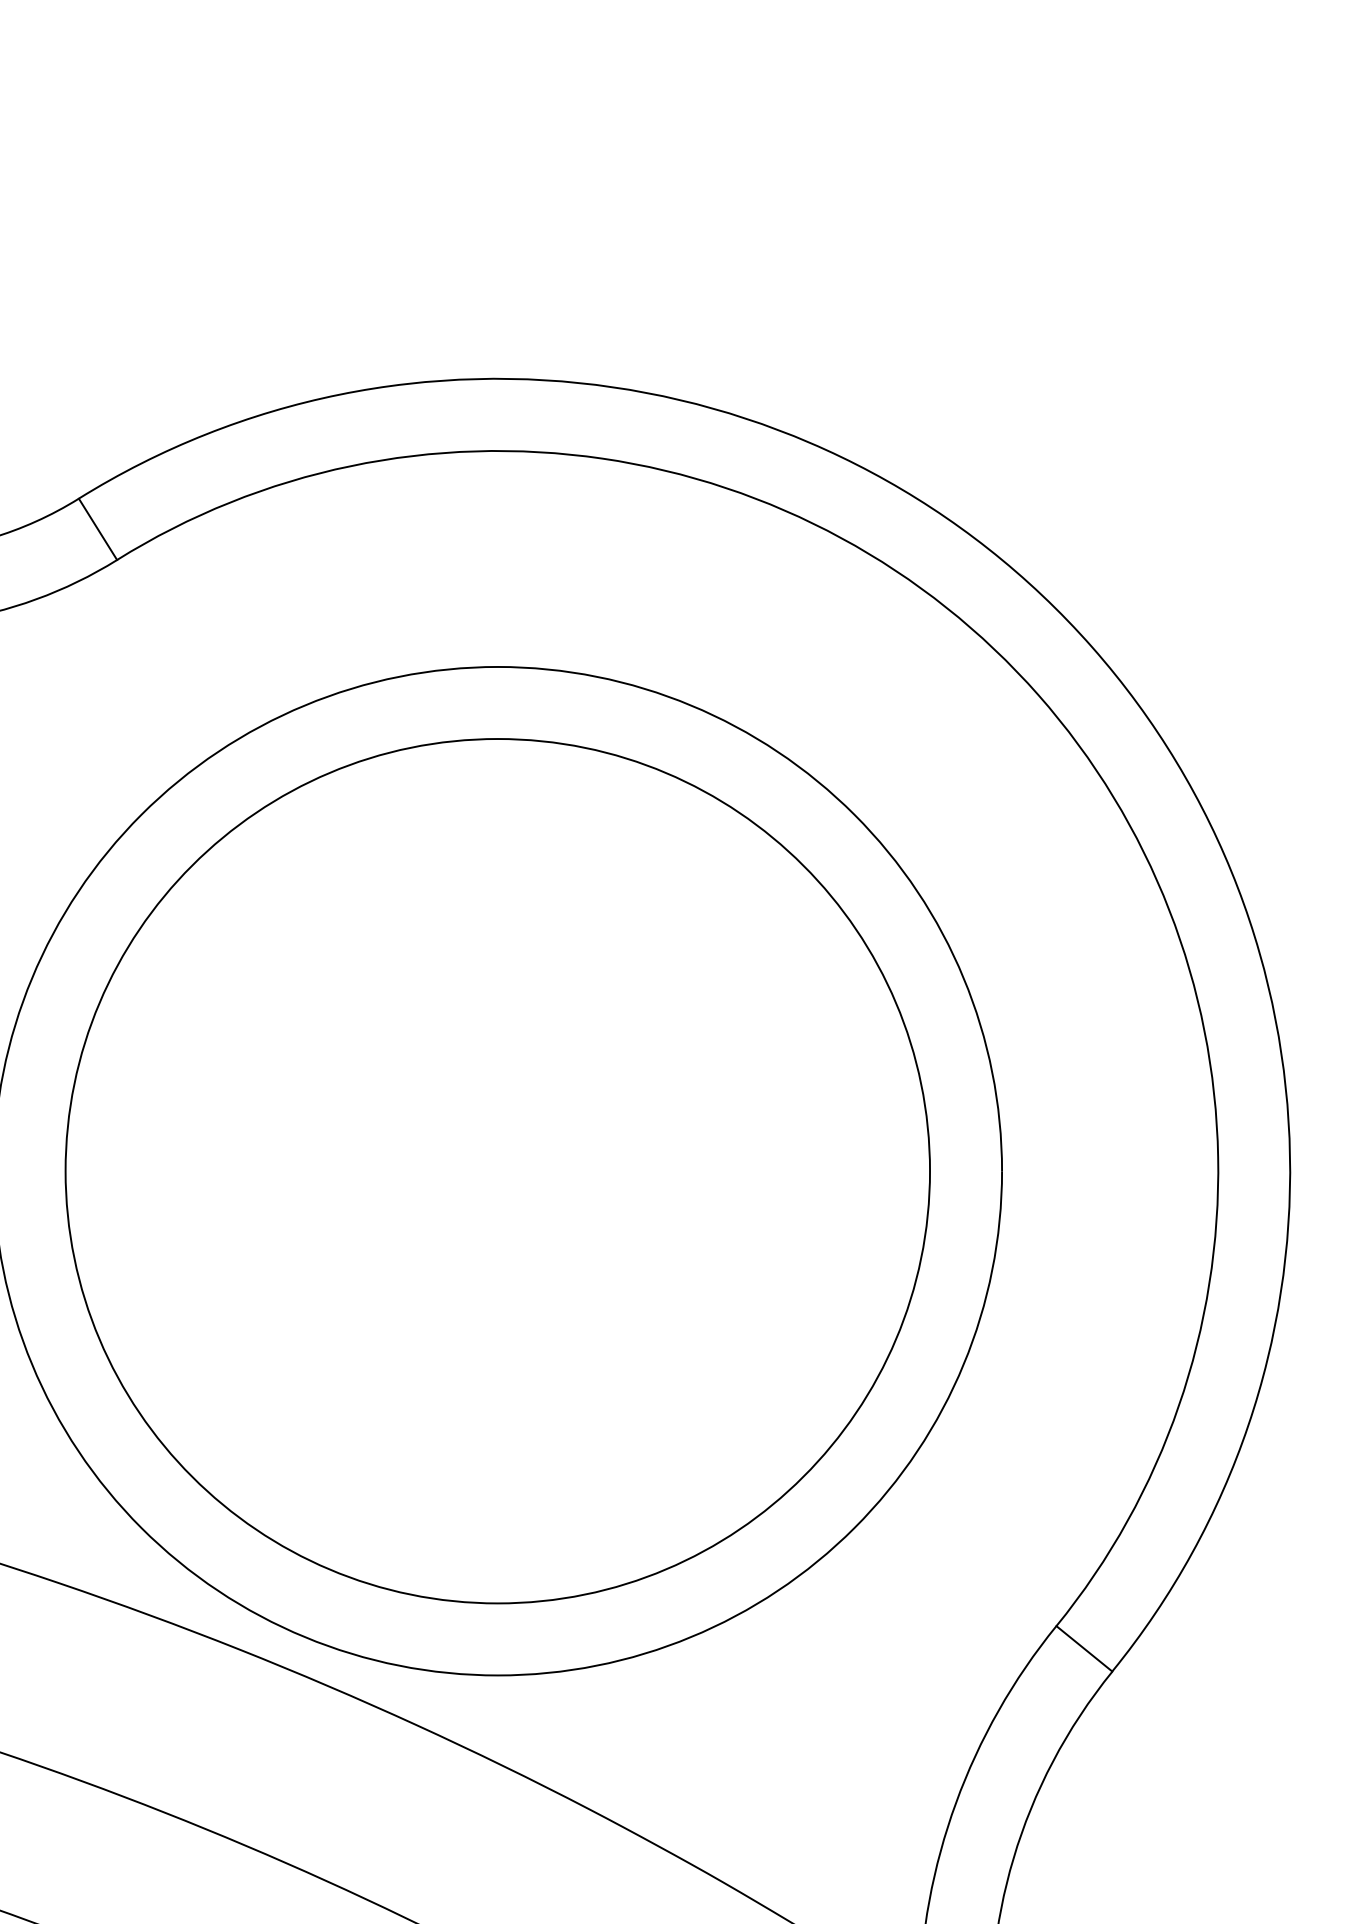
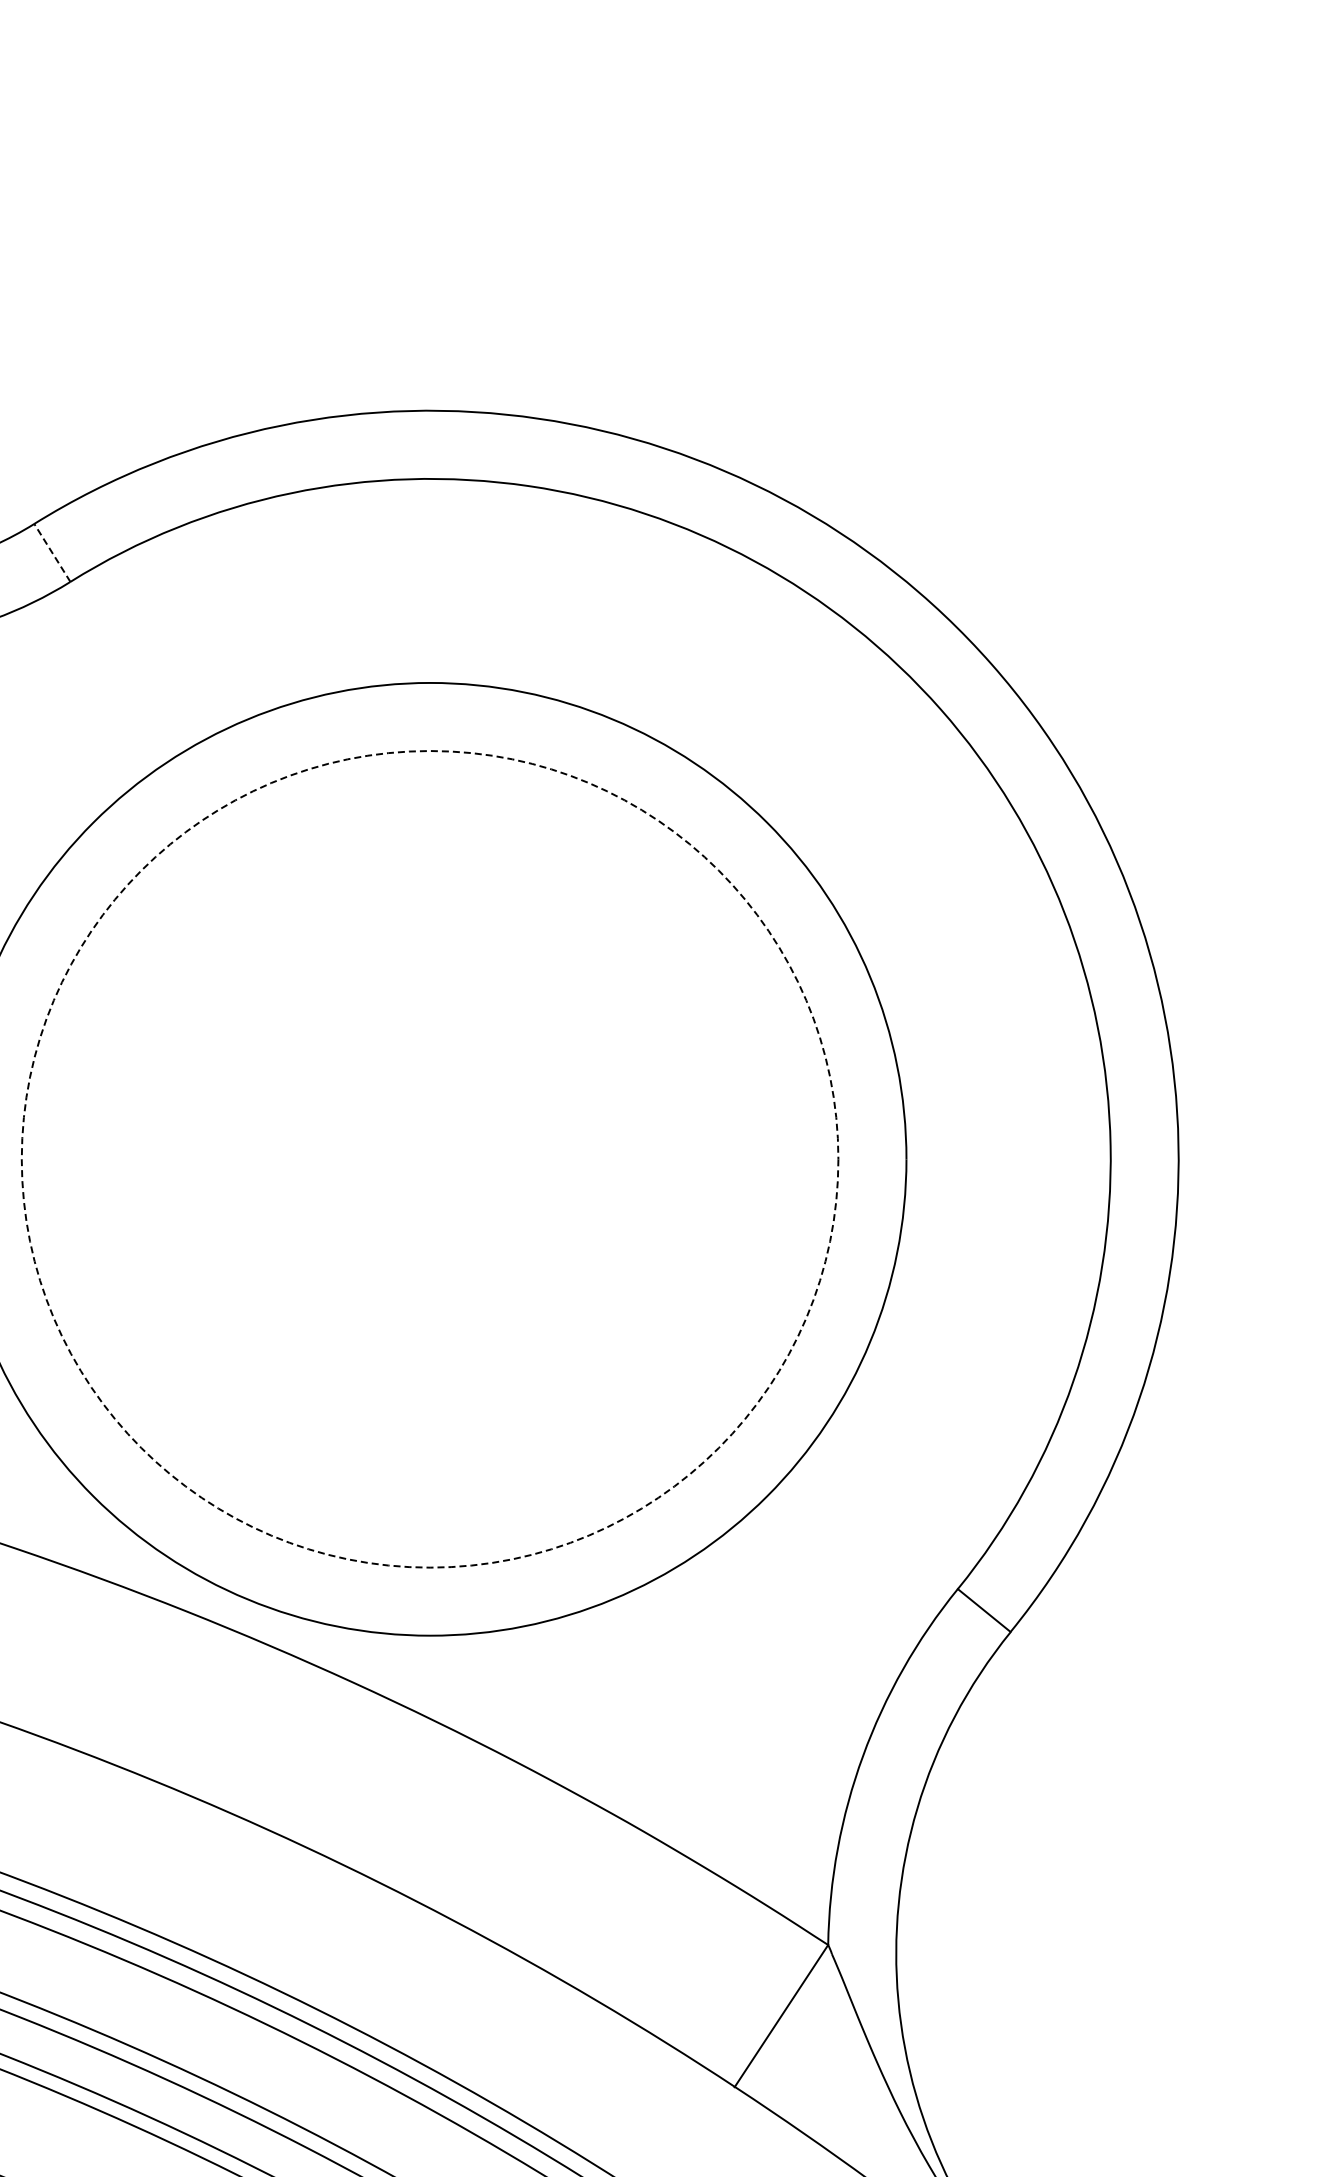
line: (98, 528) -> (52, 552), solid -> dashed
circle: (497, 1171) -> (429, 1159), solid -> dashed

